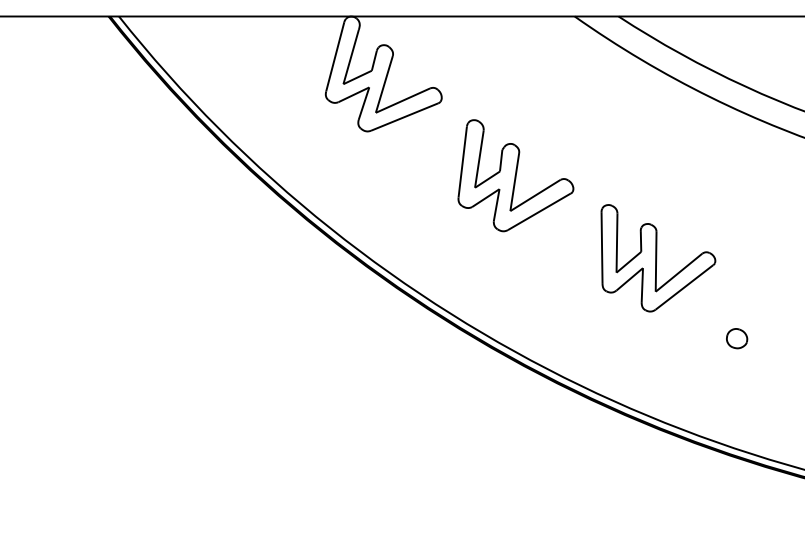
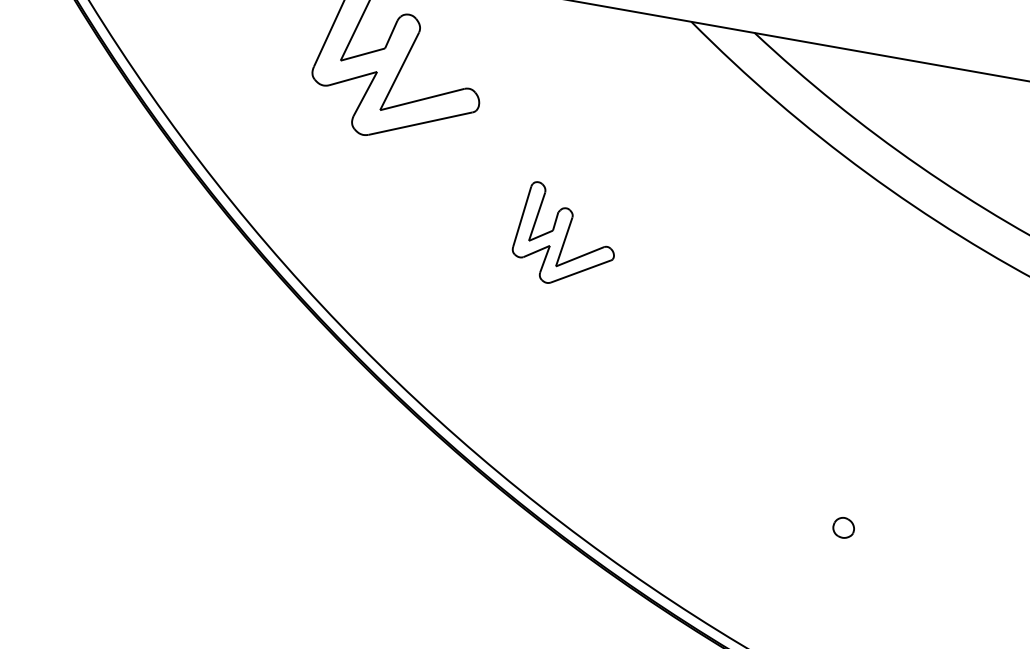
part: (515, 175) -> (565, 236), size x0.6
part: (658, 258) -> (750, 392), removed
part: (737, 338) -> (844, 527), size x0.7

